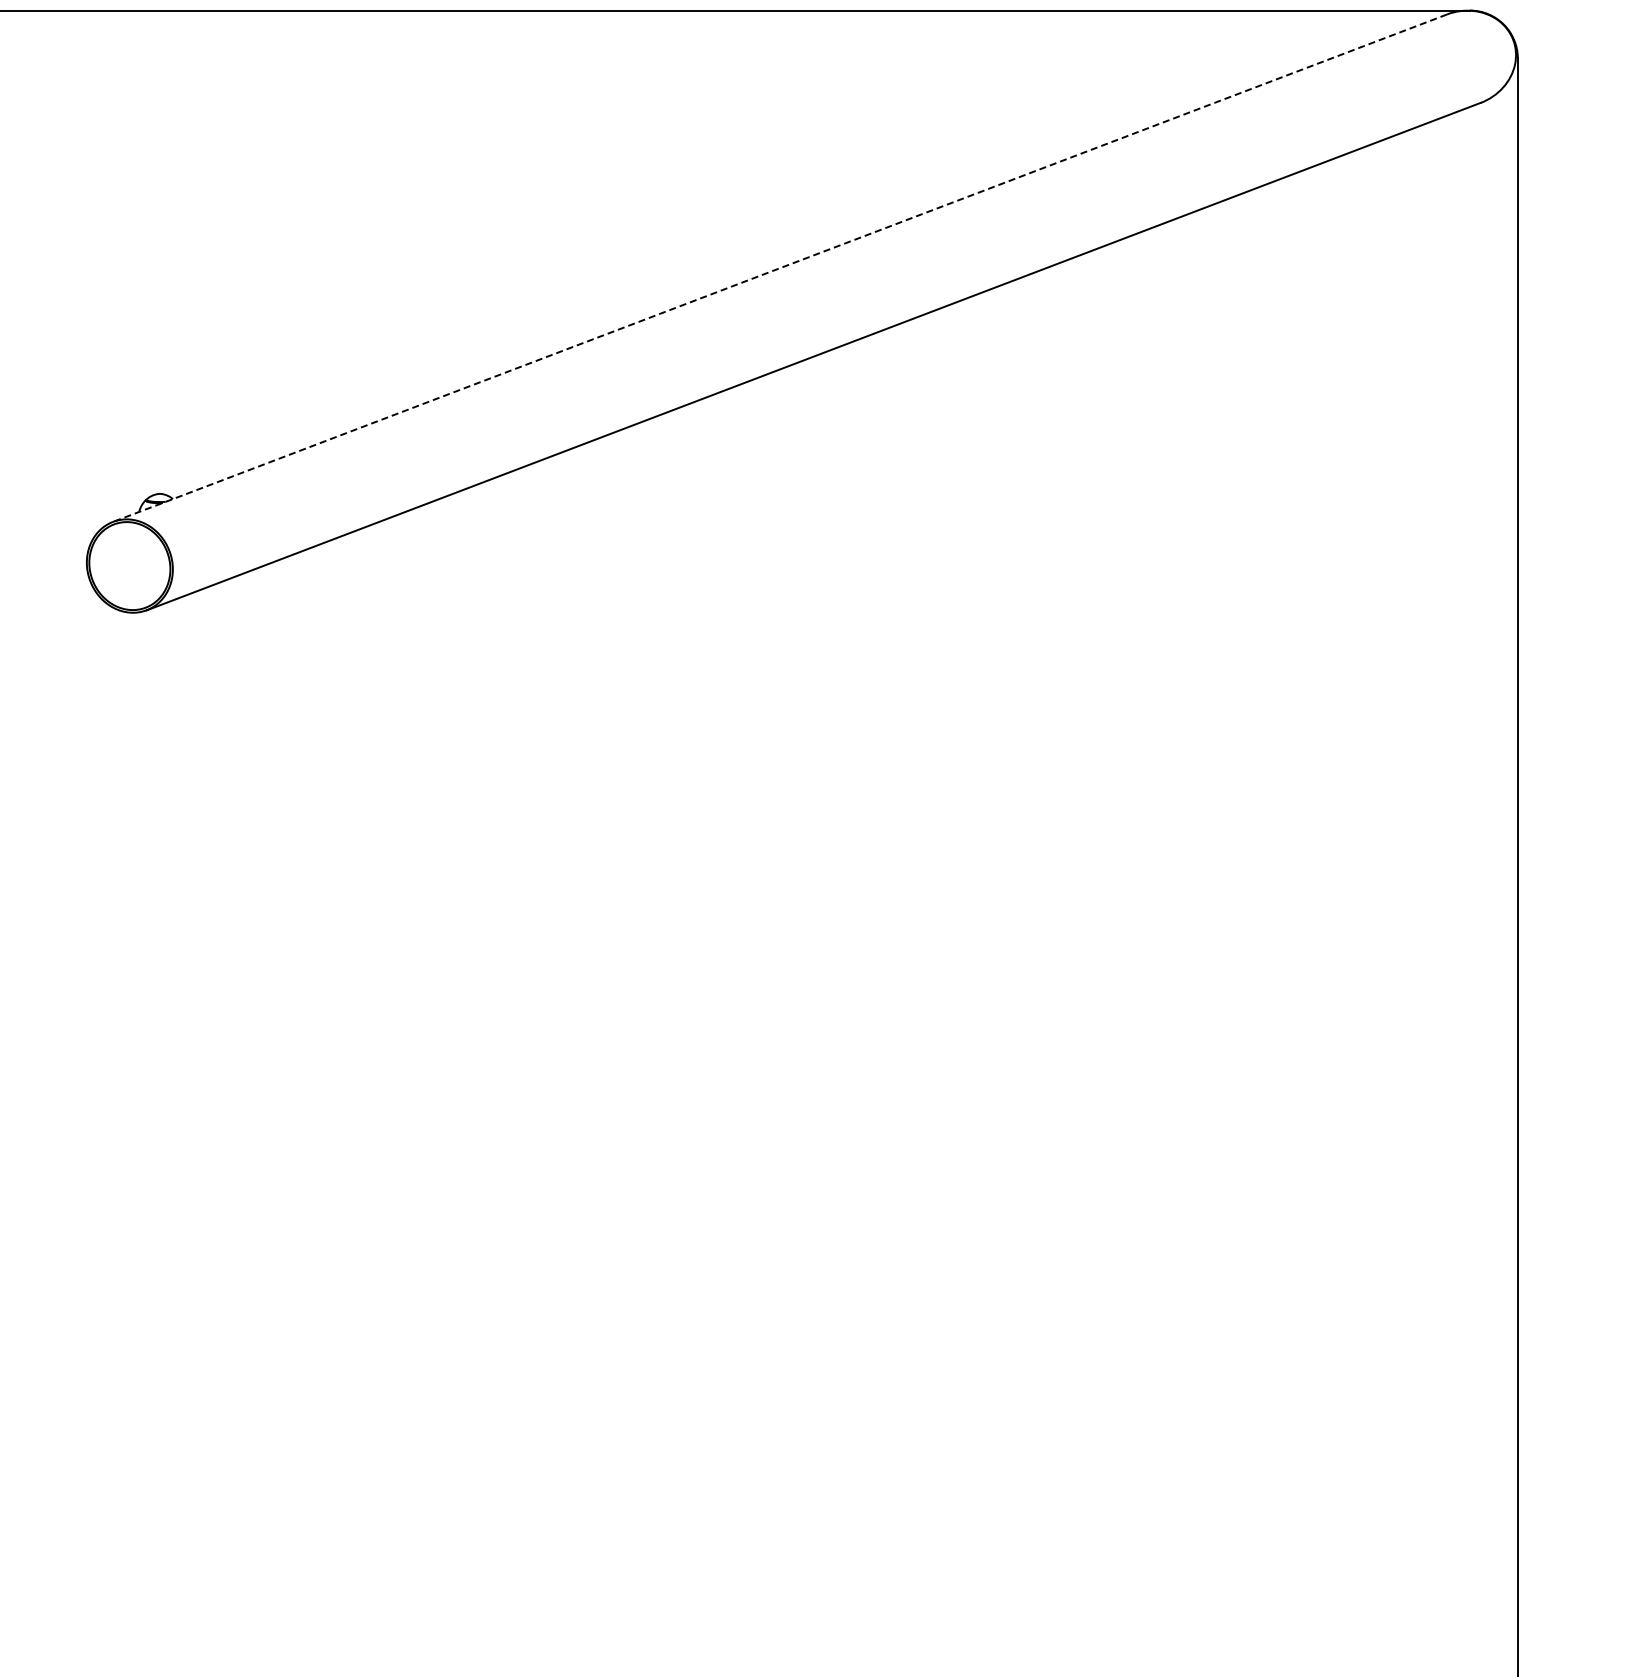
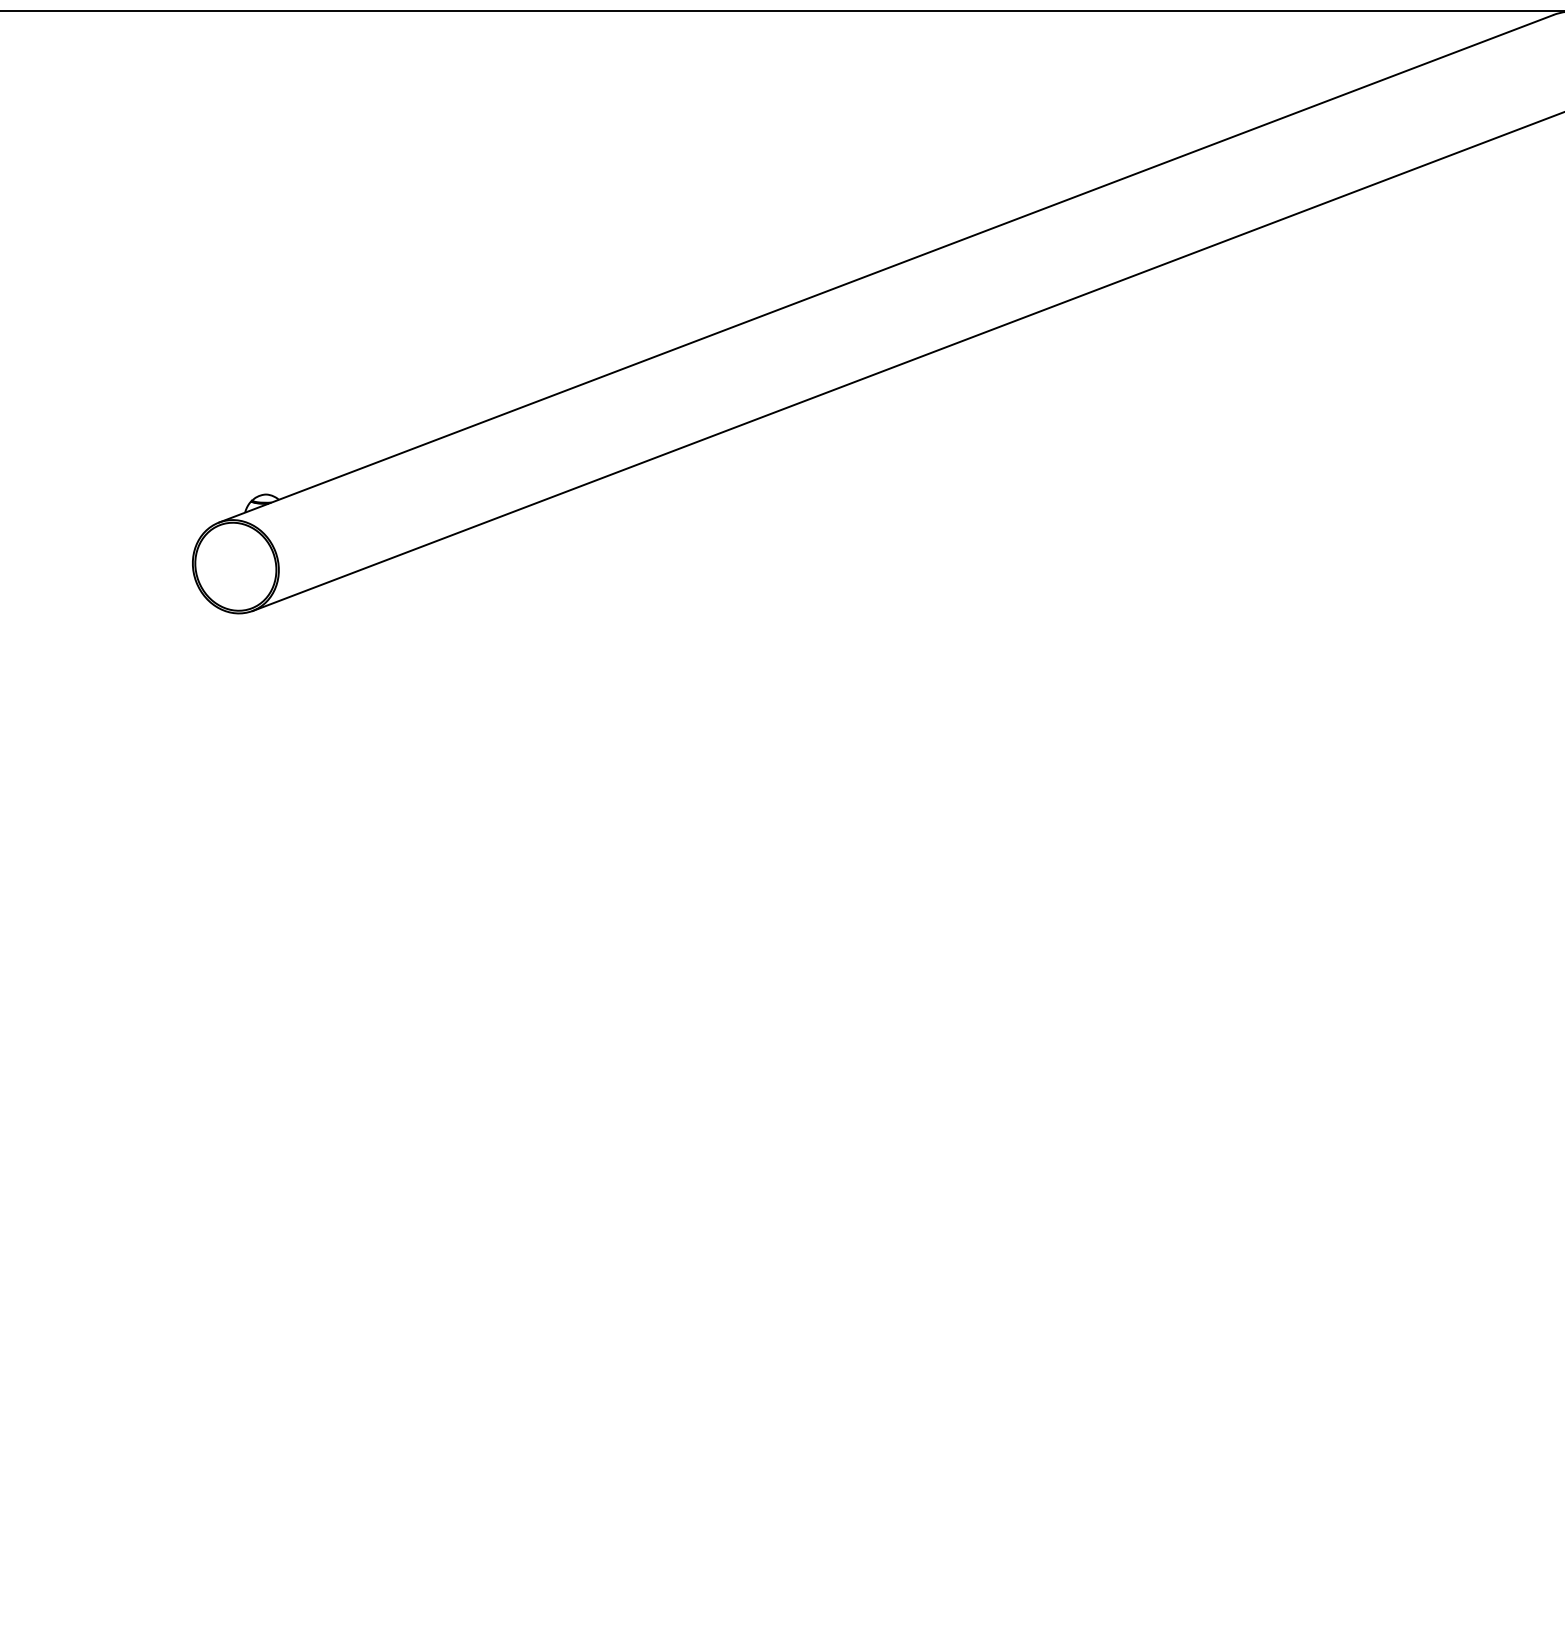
line: (780, 268) -> (886, 269), dashed -> solid

